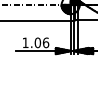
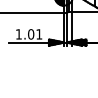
text: (45, 42) -> (38, 34), 1.06 -> 1.01

